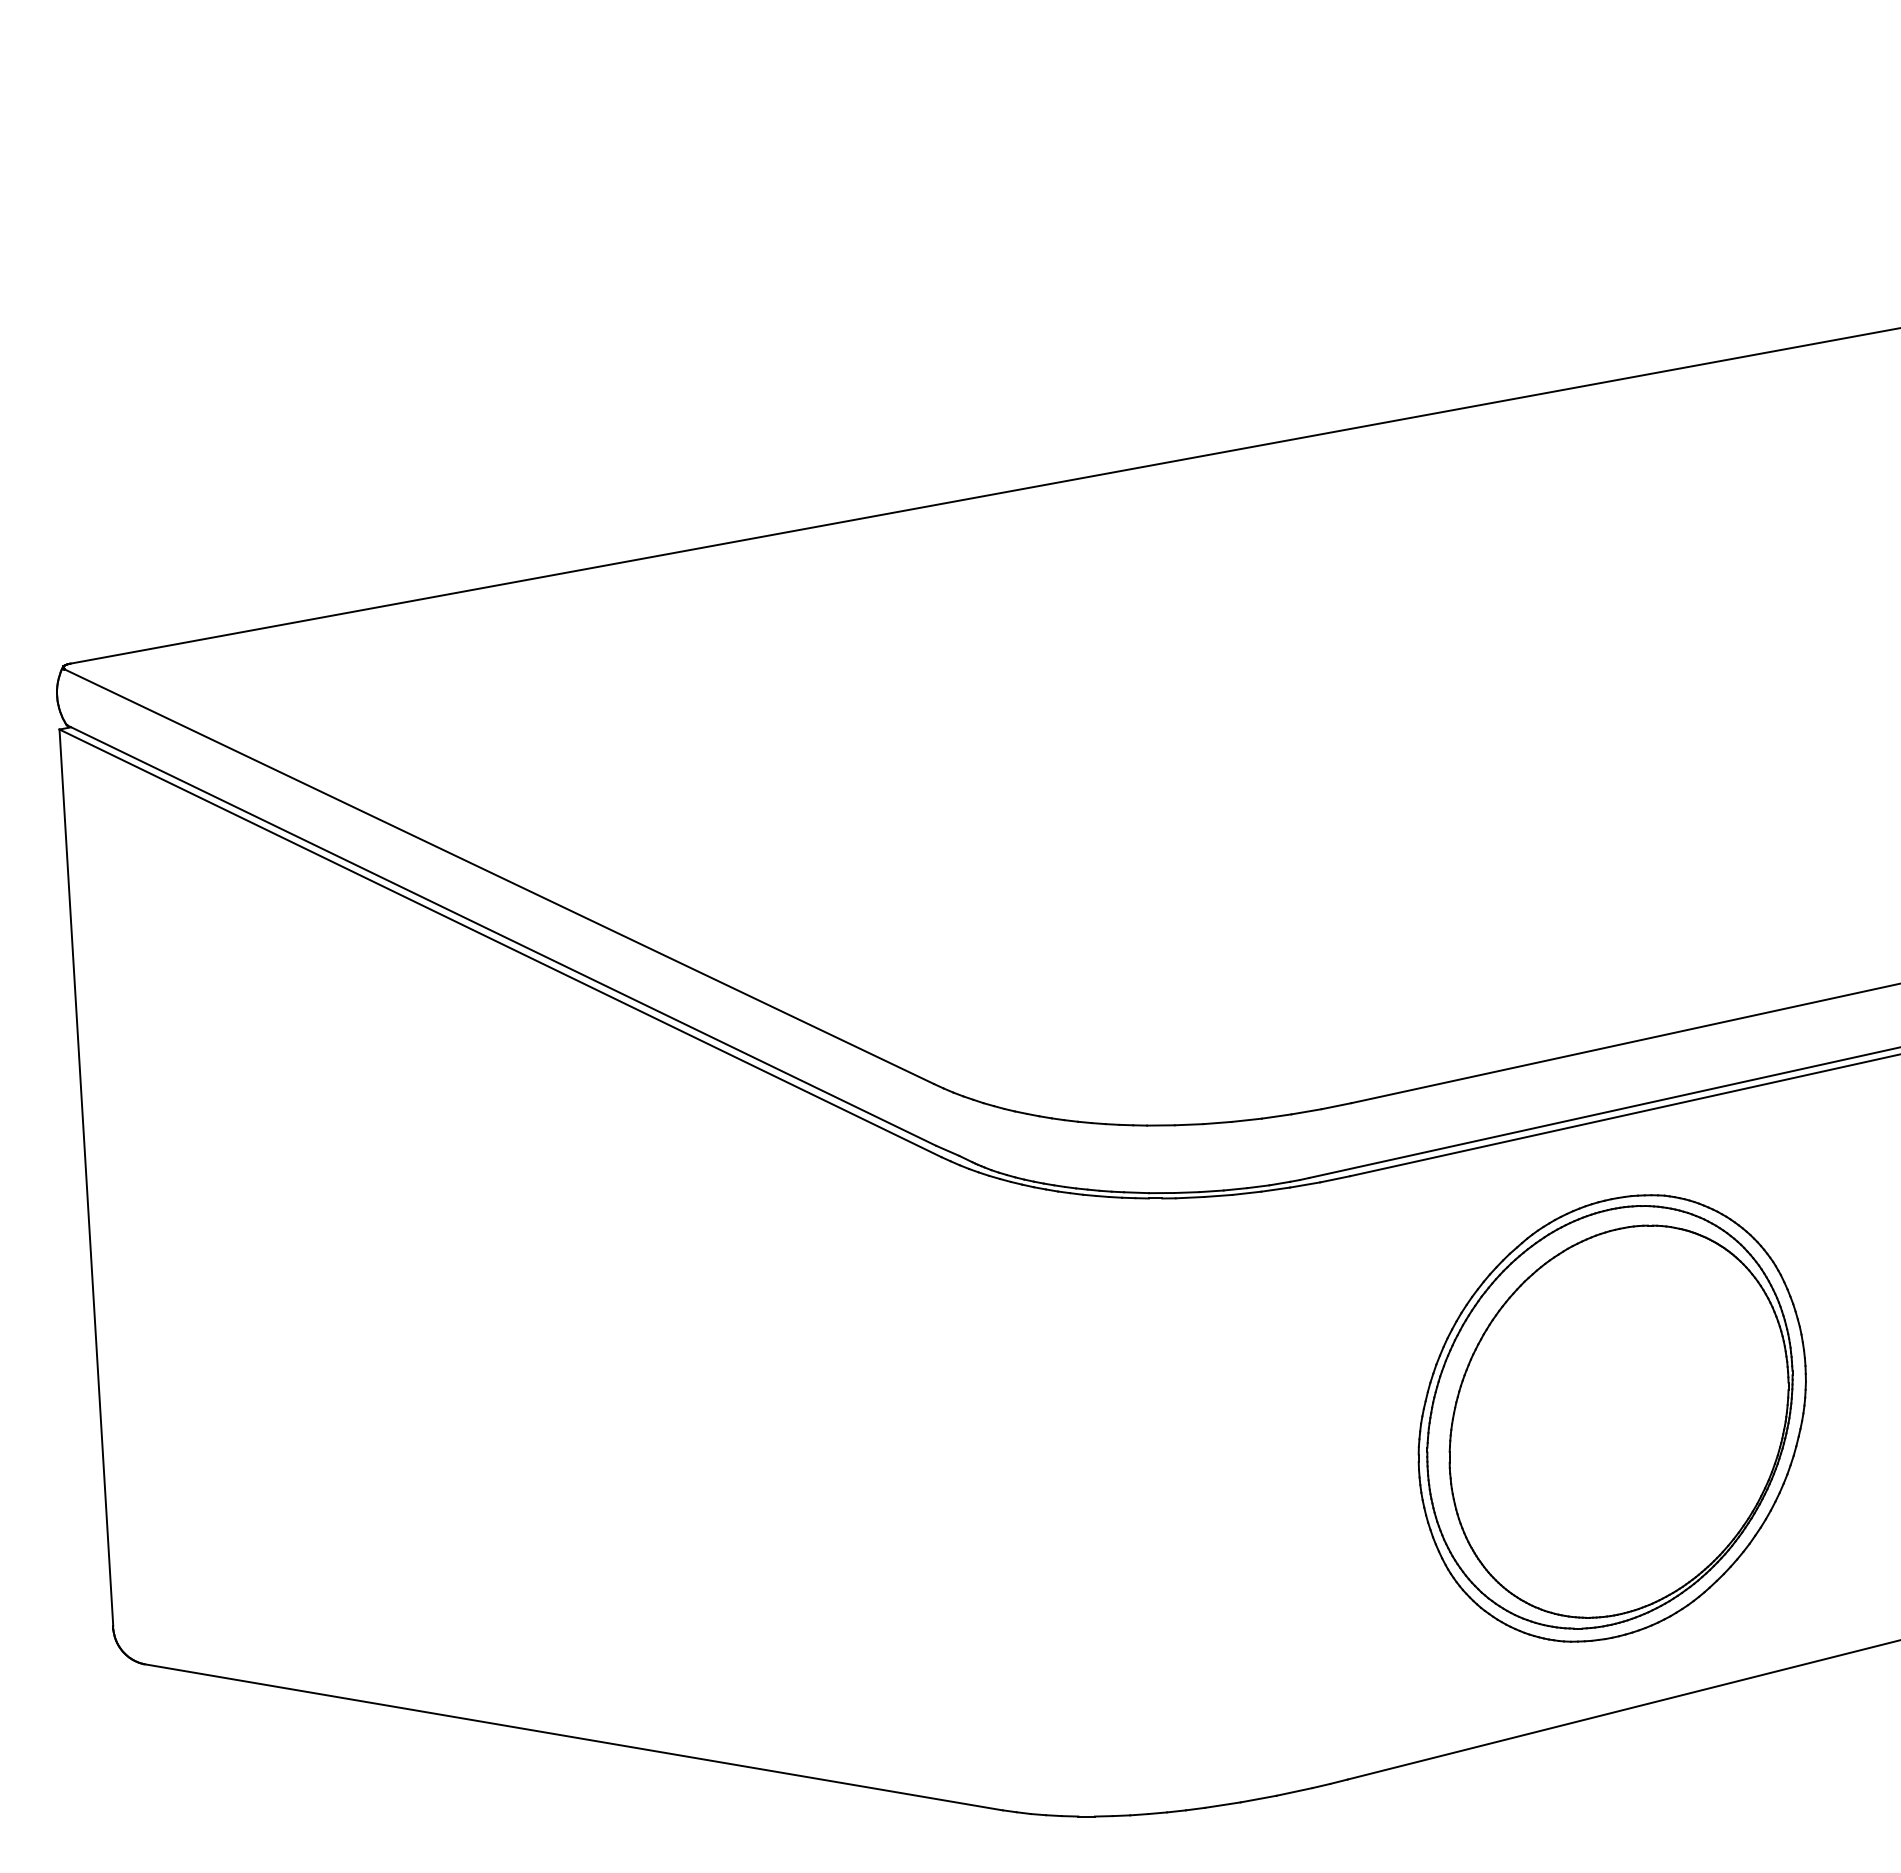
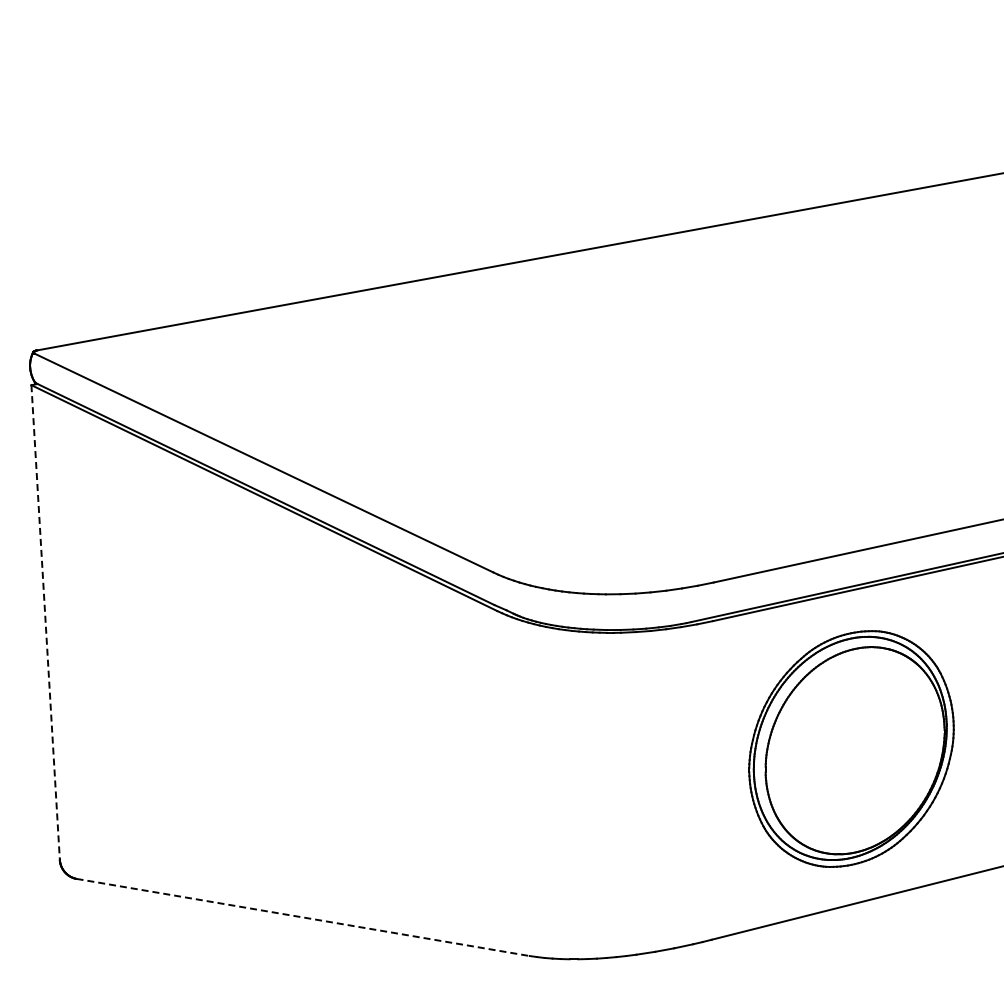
line: (86, 1178) -> (45, 622), solid -> dashed
line: (574, 1737) -> (303, 917), solid -> dashed

